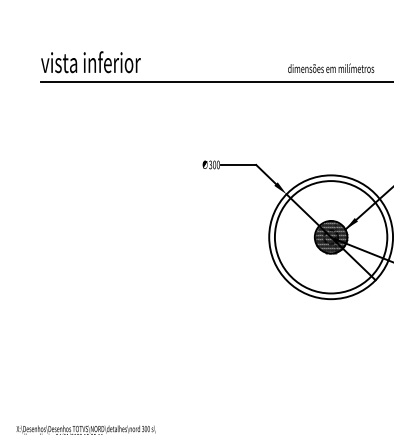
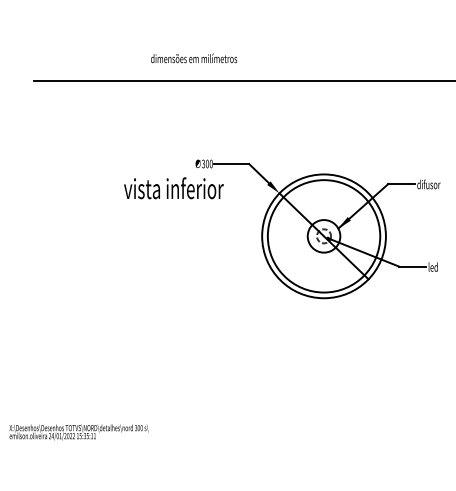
text: (90, 62) -> (173, 188), moved
text: (331, 68) -> (194, 58), moved
hatch: (330, 236) -> (323, 235), removed

